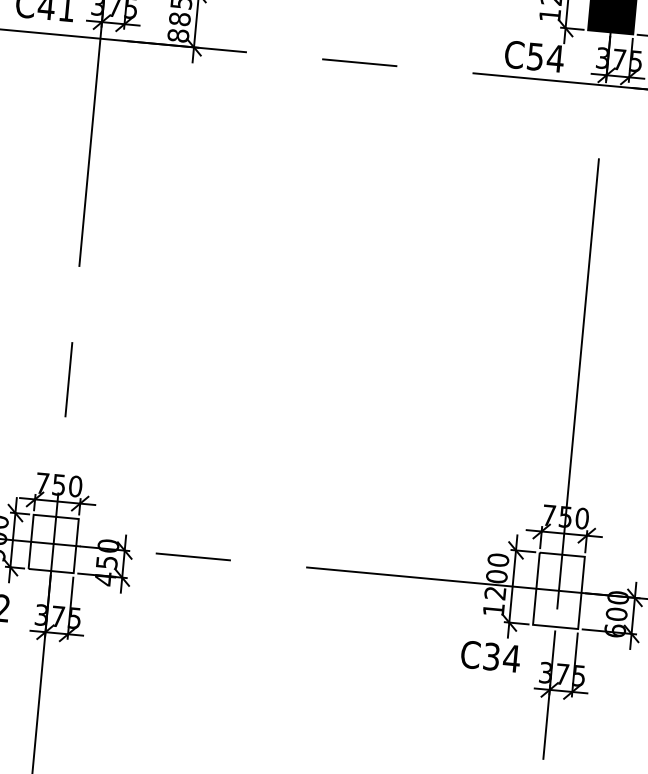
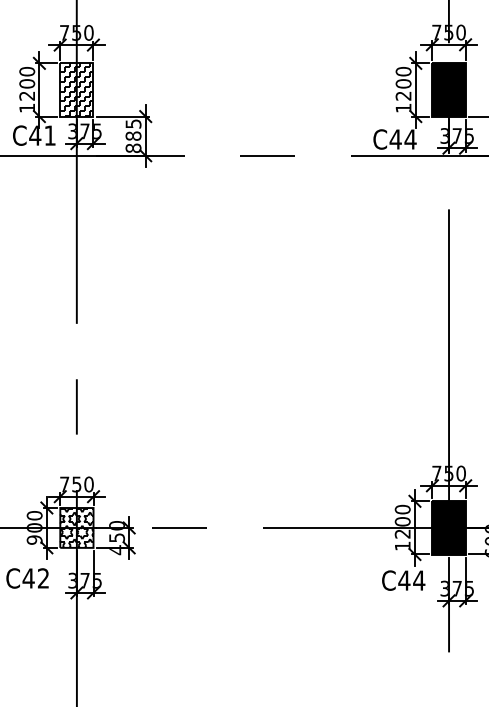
text: (535, 56) -> (395, 139), C54 -> C44
hatch: (53, 543) -> (76, 527), added
fill: (558, 590) -> (448, 527), added
text: (491, 656) -> (404, 580), C34 -> C44

